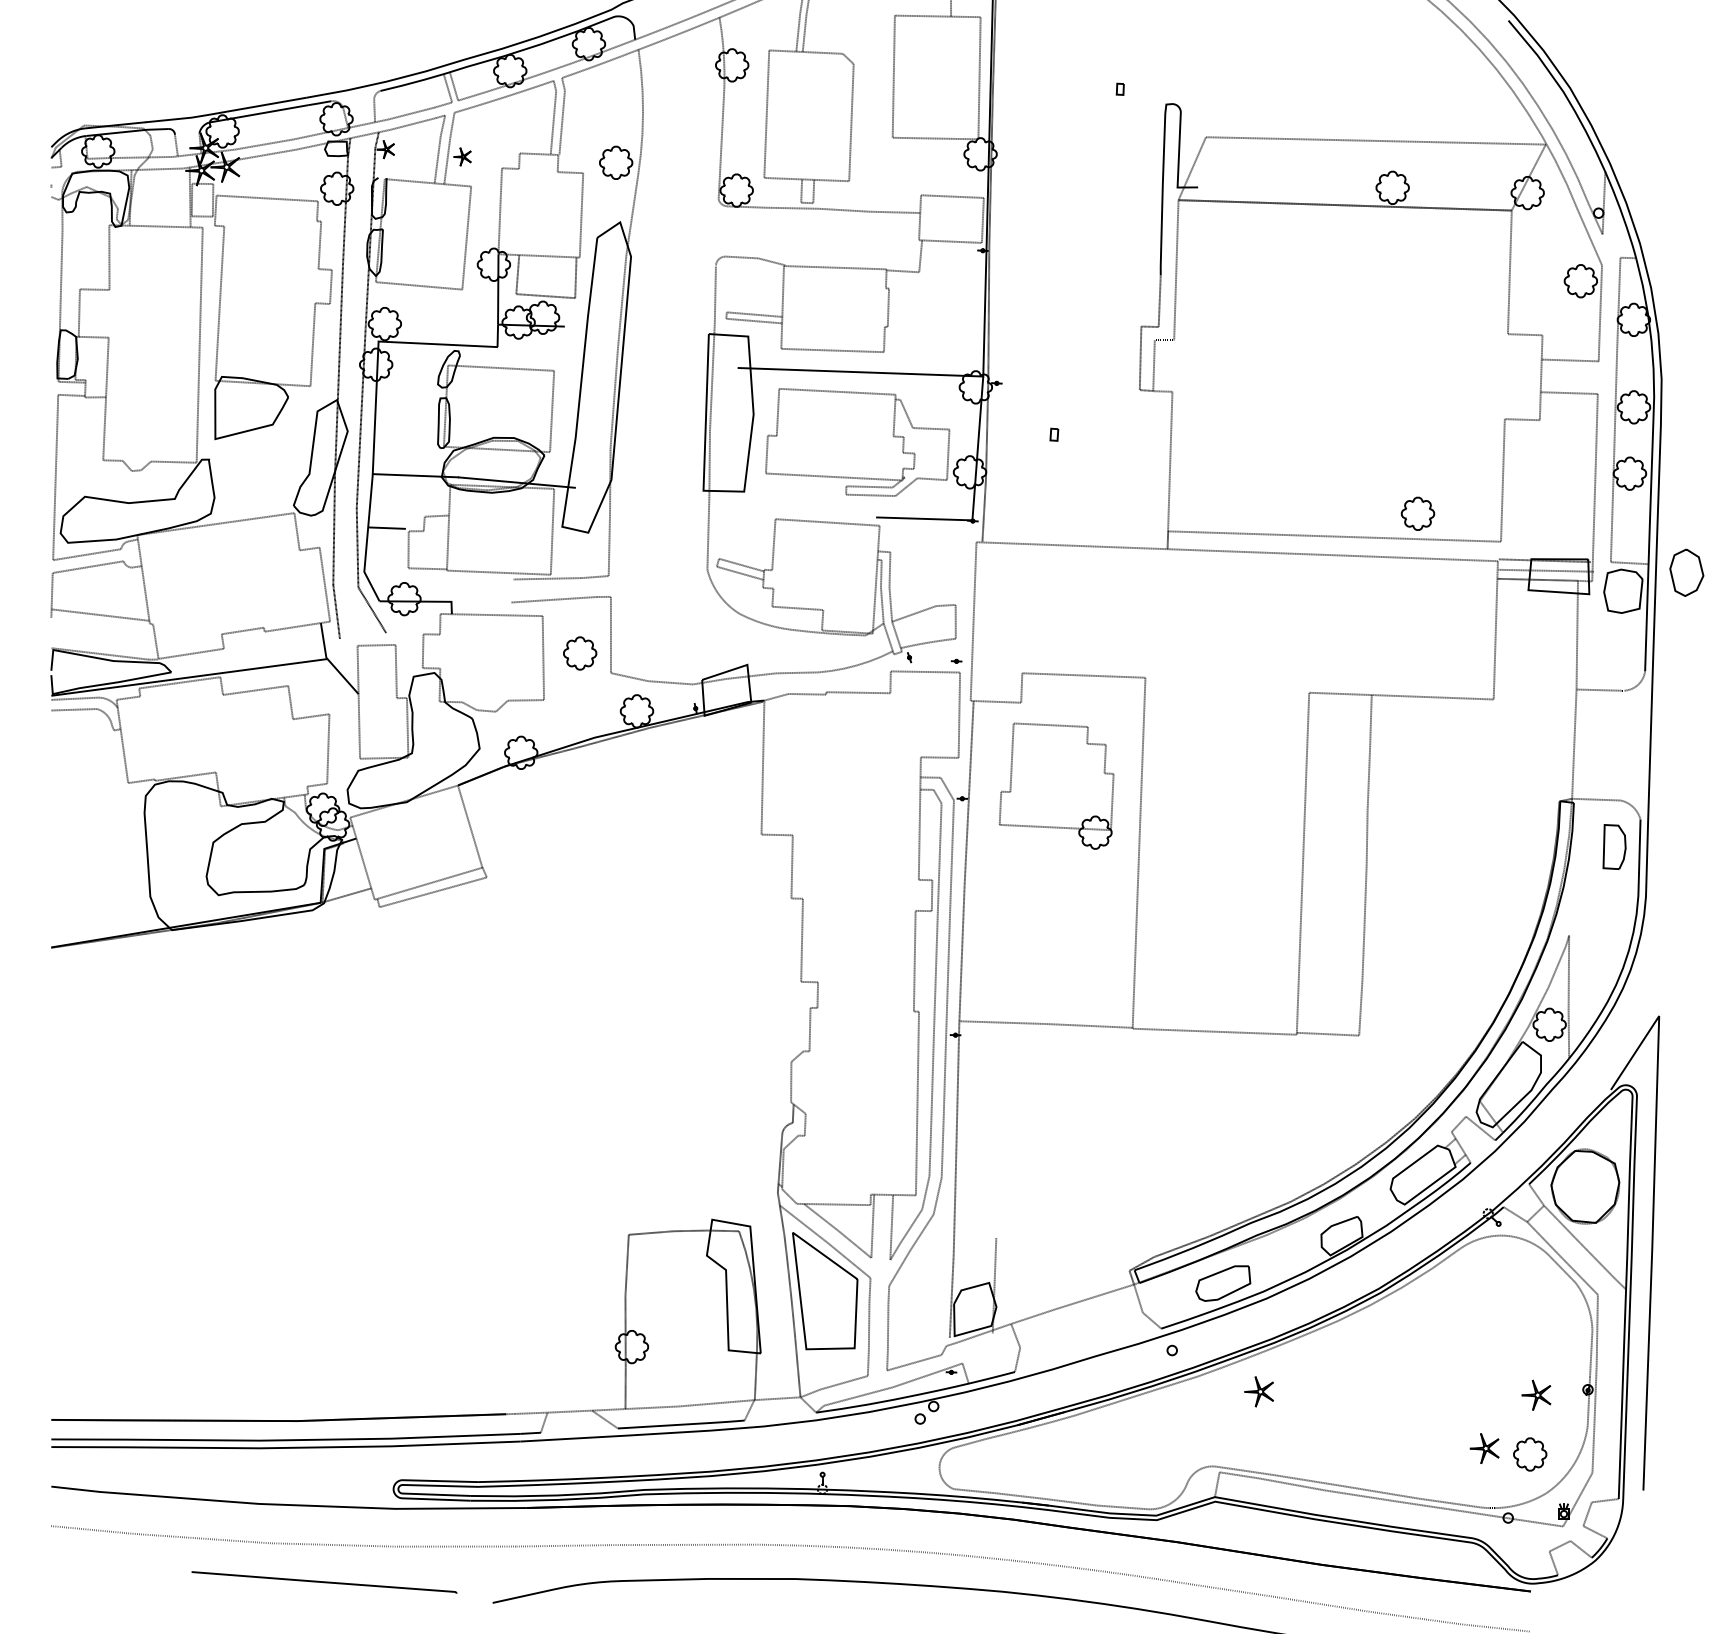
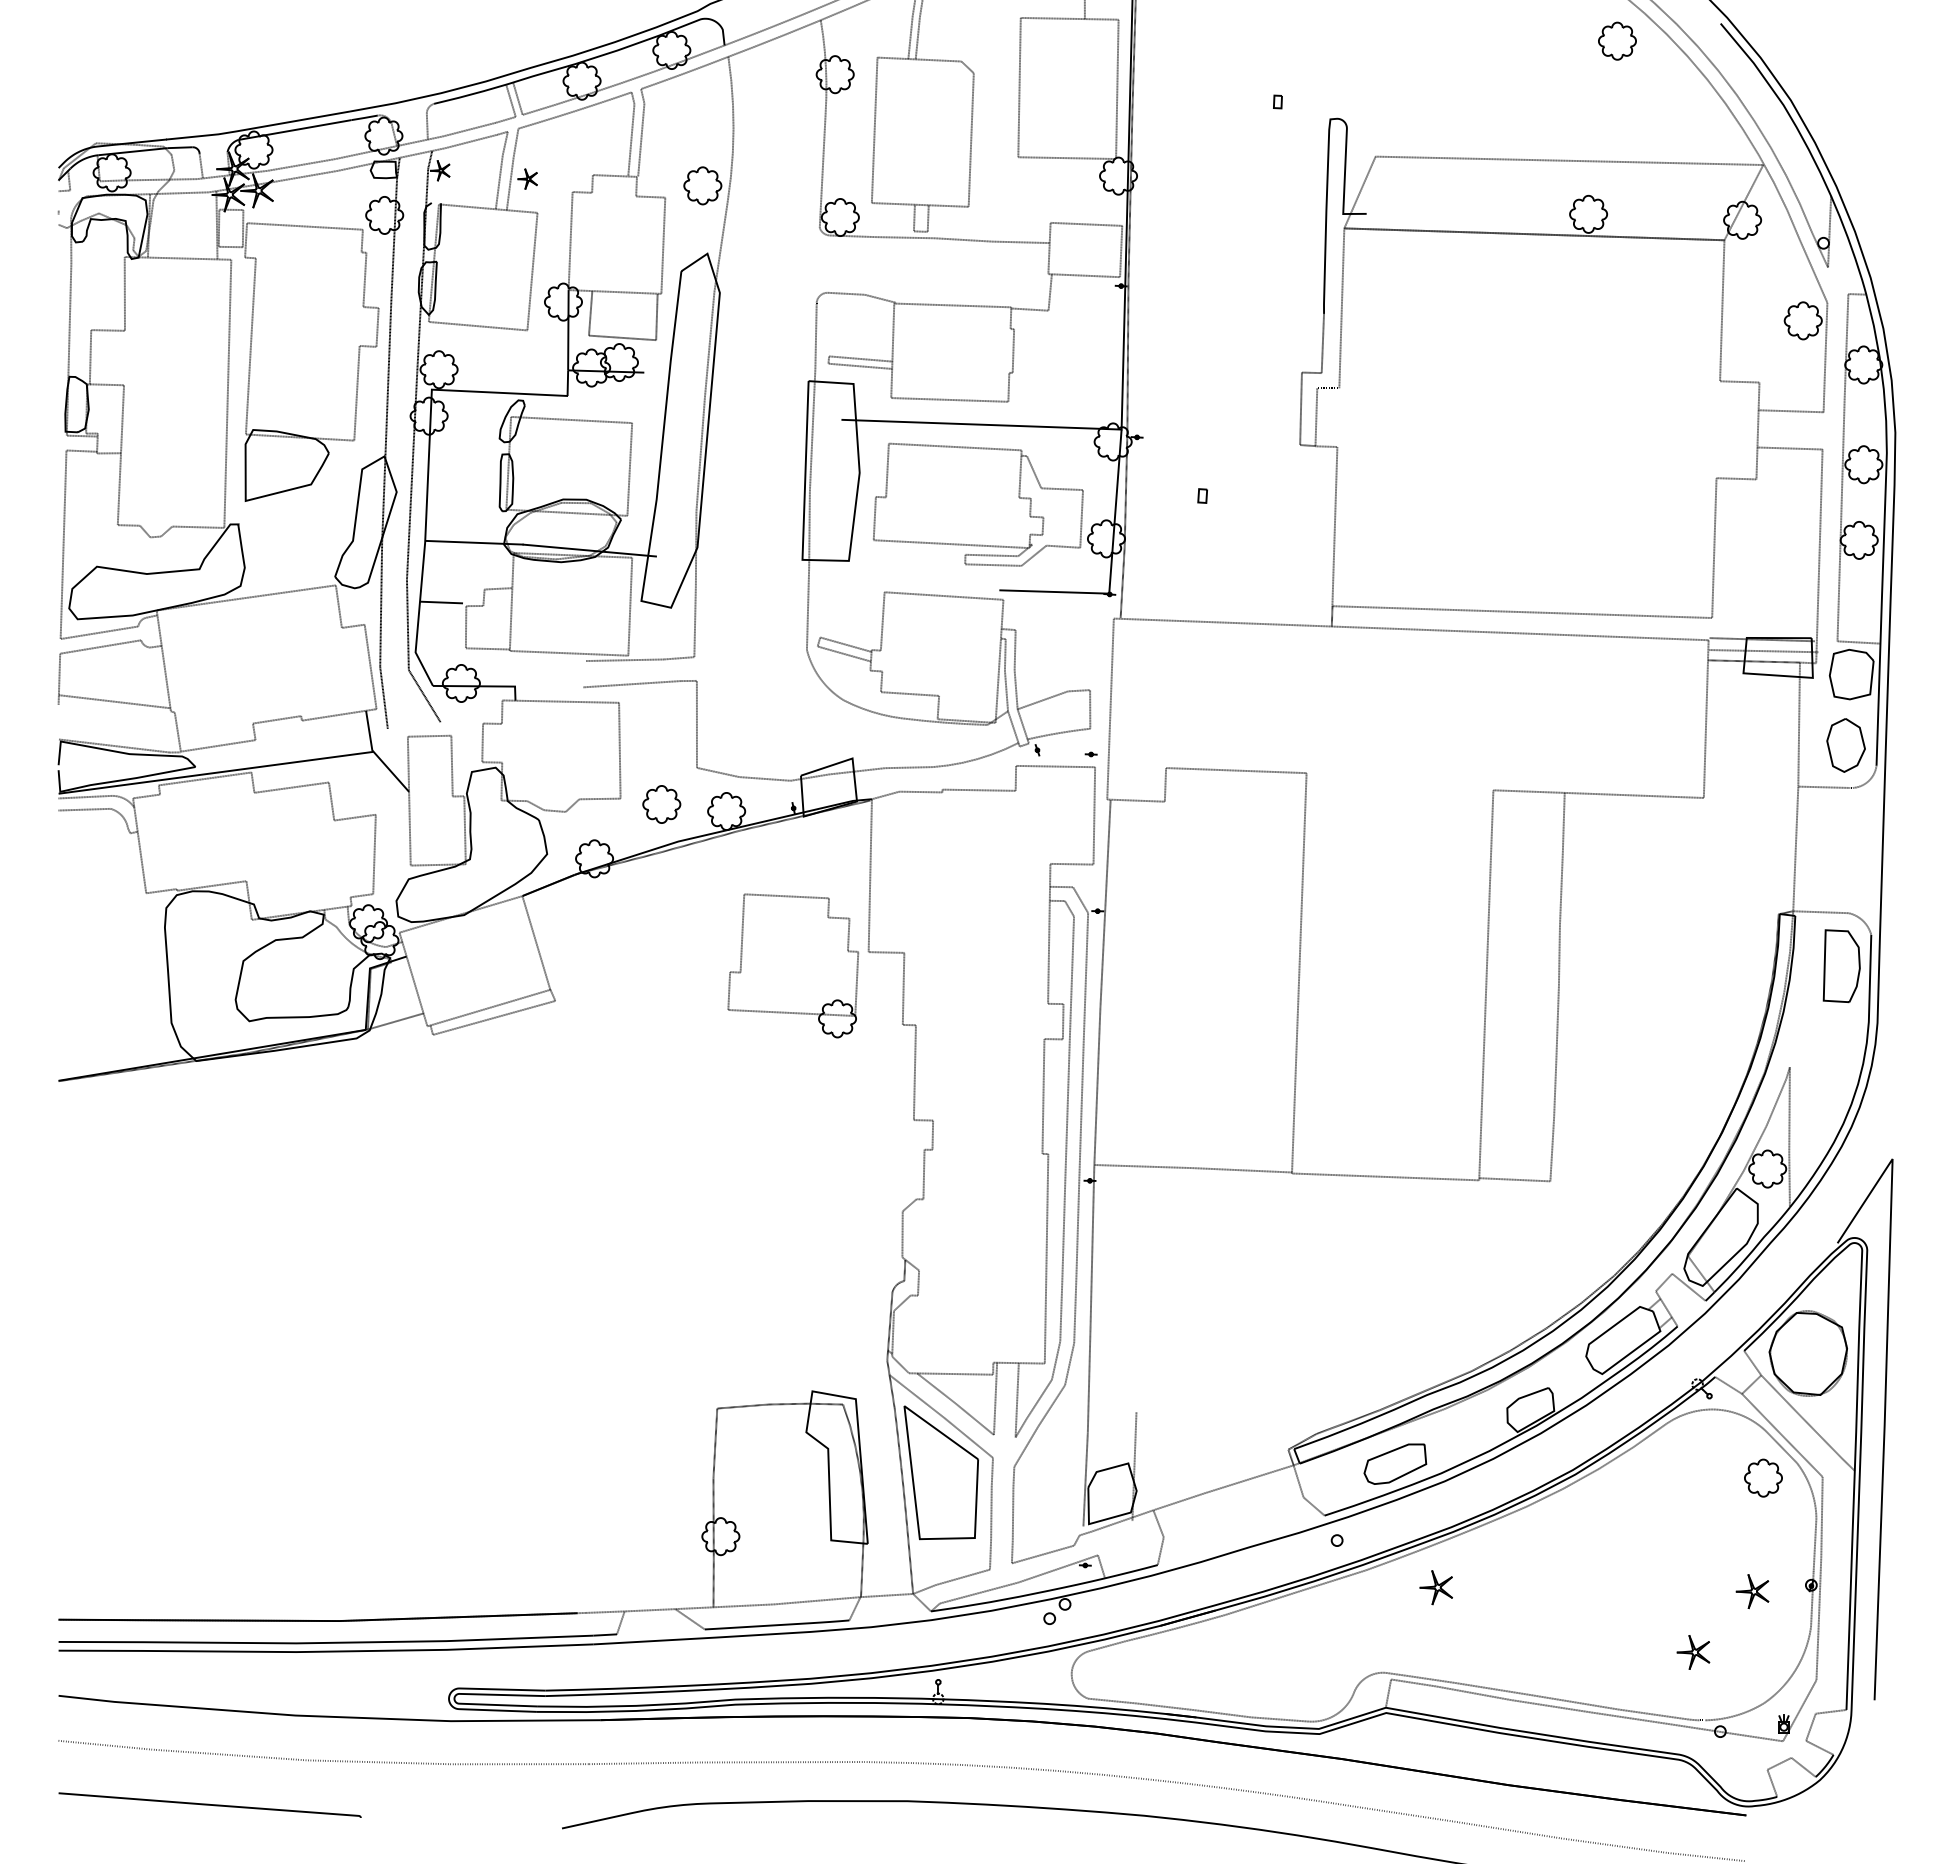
part: (1418, 513) -> (1617, 40), moved
part: (1686, 572) -> (1845, 745), moved
part: (579, 653) -> (661, 804), moved
part: (1055, 785) -> (792, 965), moved
part: (1614, 847) -> (1841, 966), size x1.43
part: (1530, 1453) -> (1763, 1477), moved
line: (323, 1581) -> (209, 1804), moved

